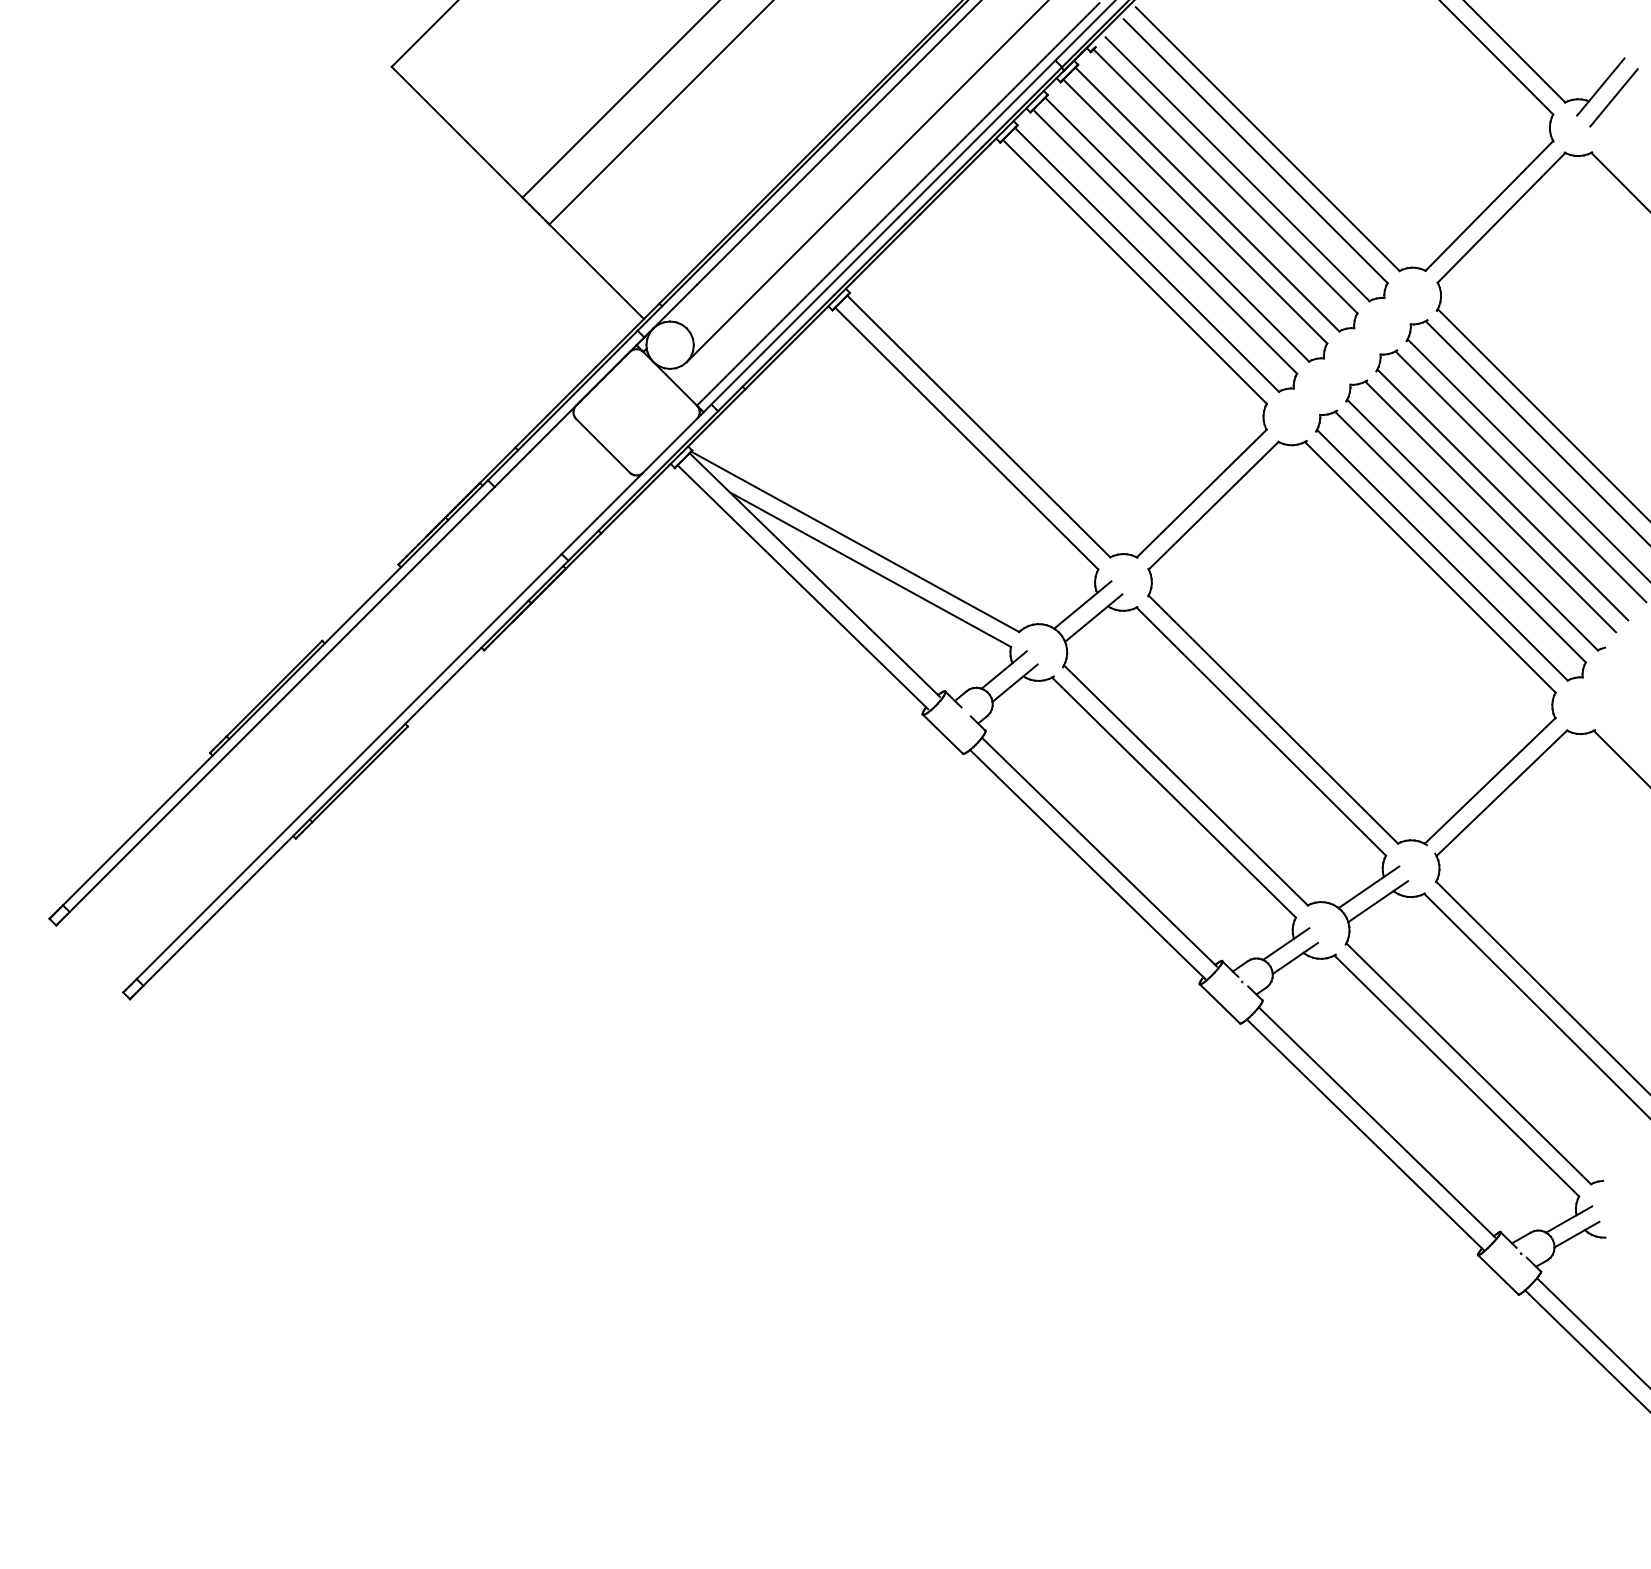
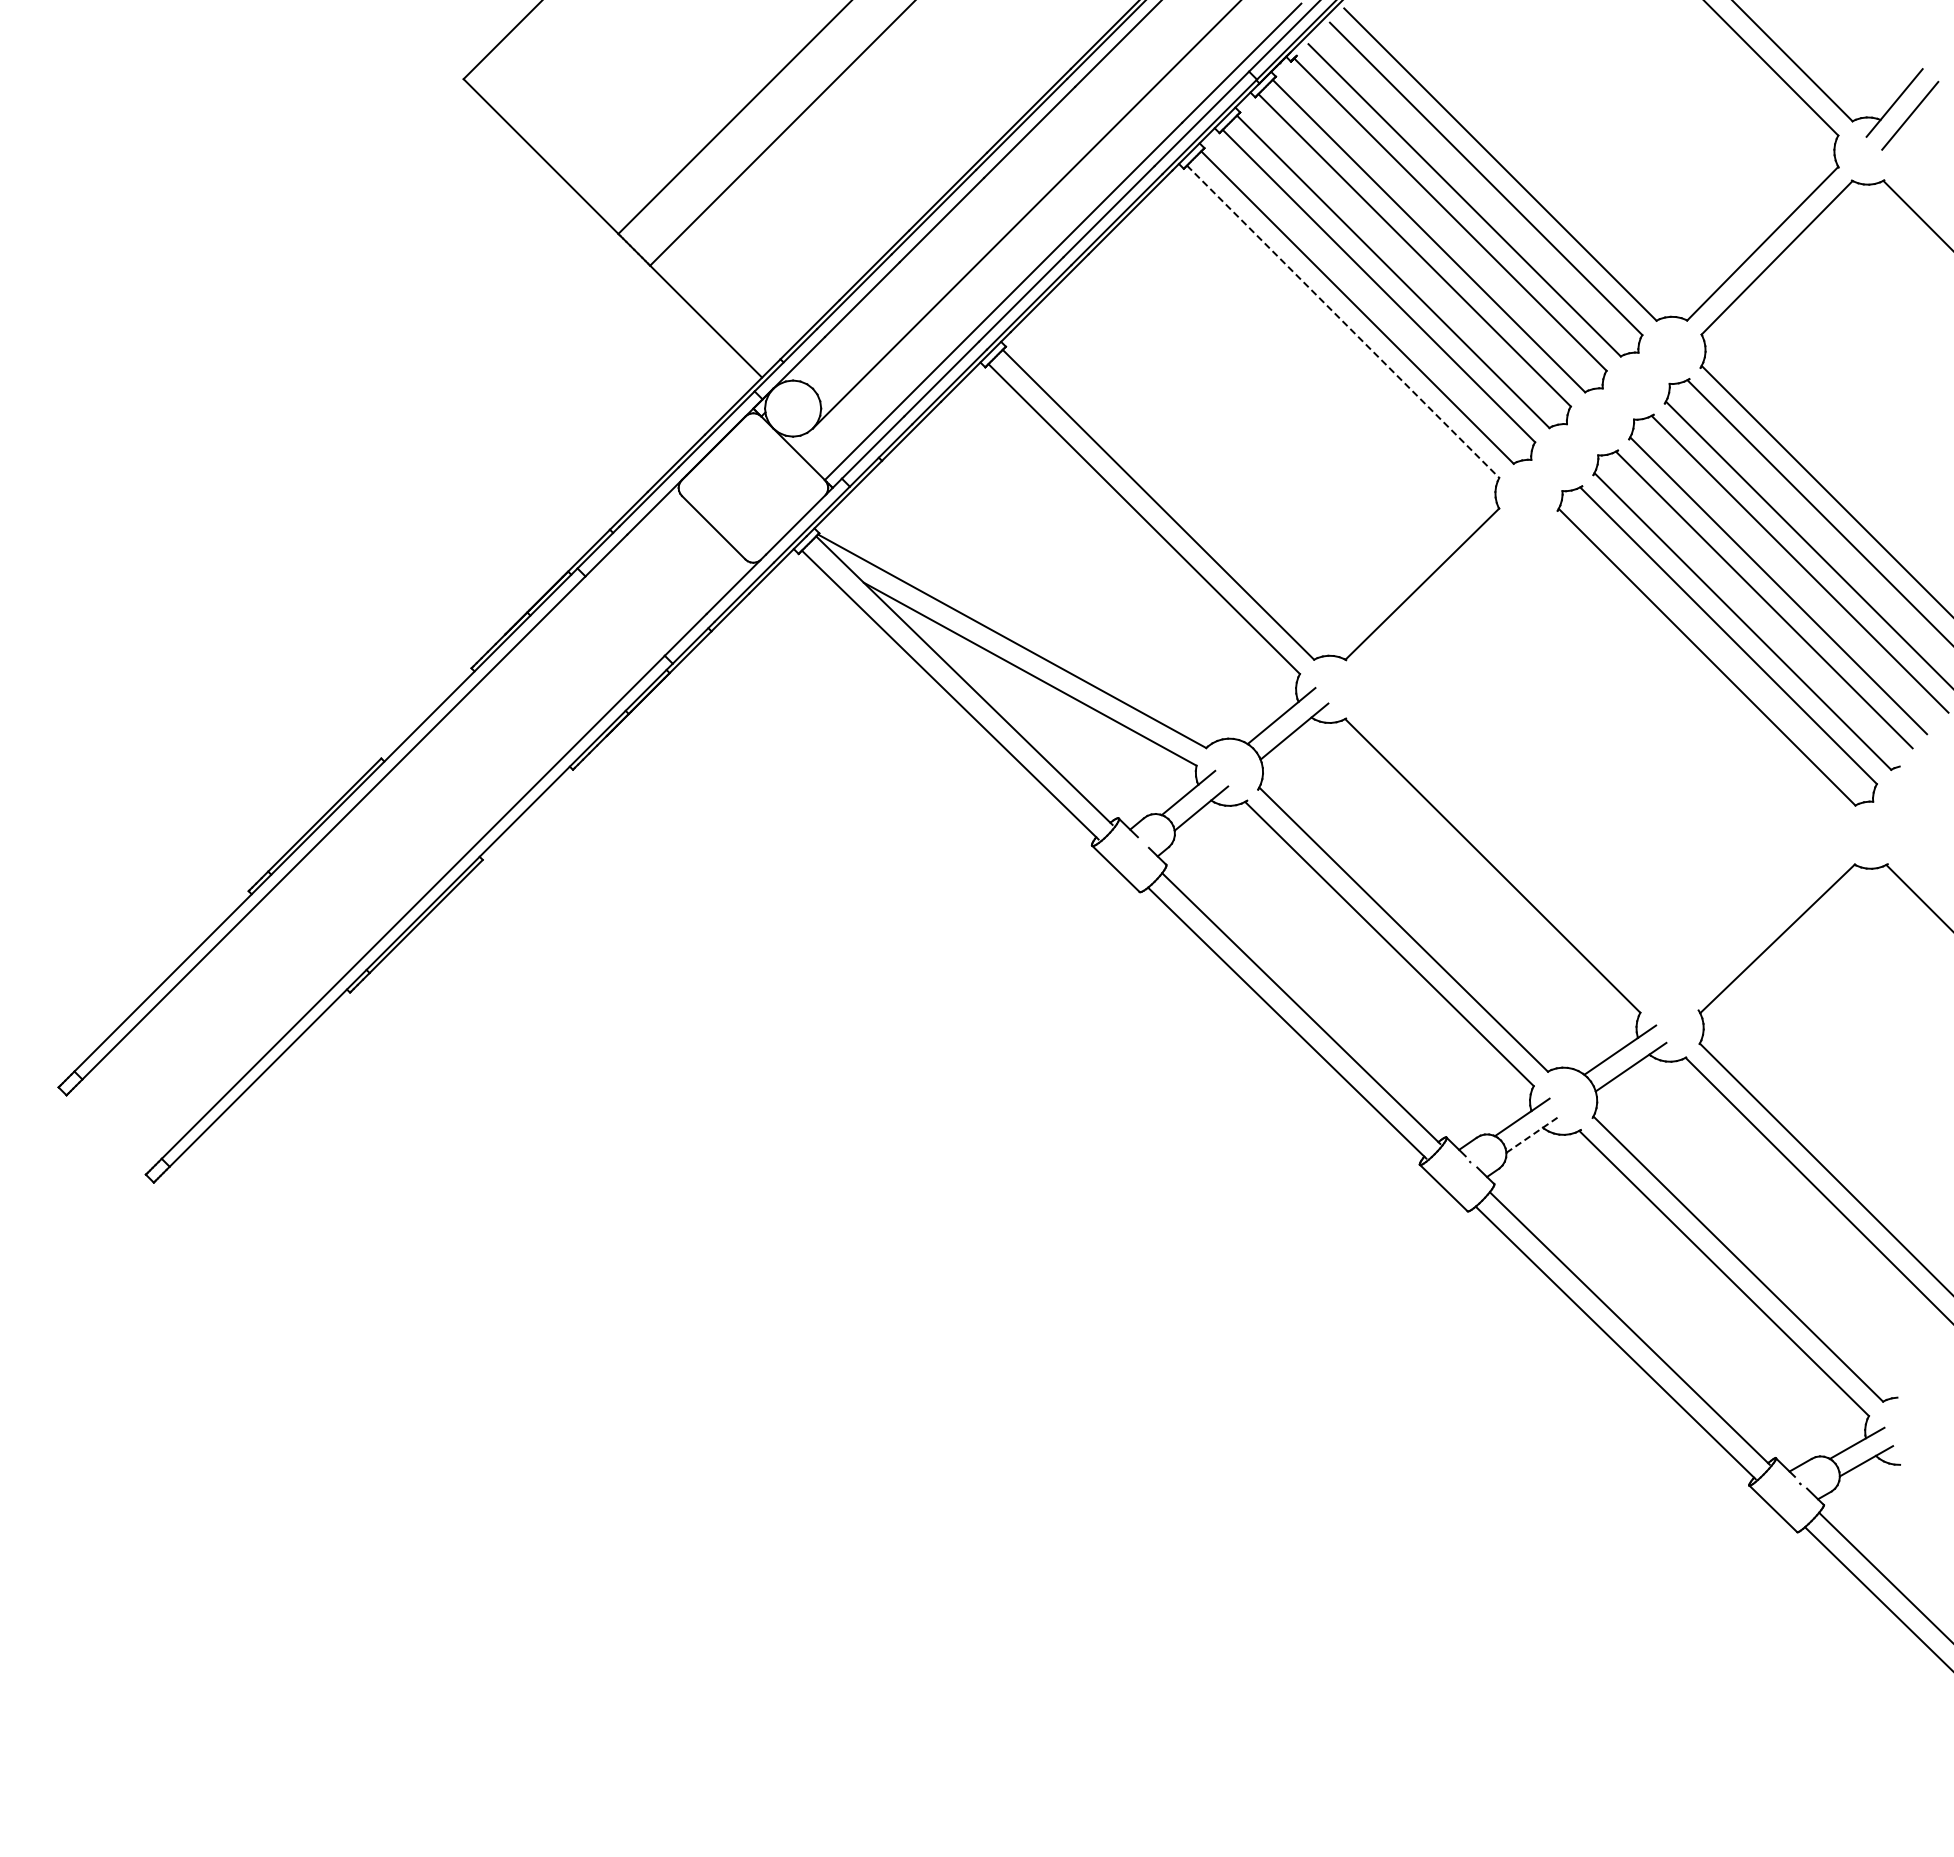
line: (1135, 271) -> (1343, 321), solid -> dashed
part: (1352, 642) -> (1600, 760), removed
line: (1295, 958) -> (1533, 1134), solid -> dashed

